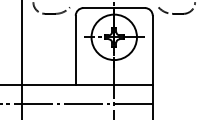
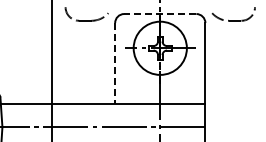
line: (113, 8) -> (159, 14), solid -> dashed
line: (76, 50) -> (115, 63), solid -> dashed

